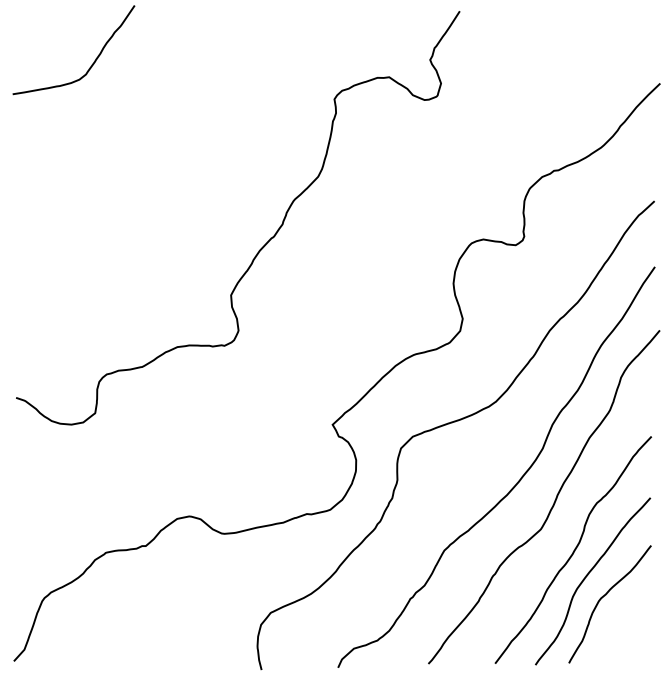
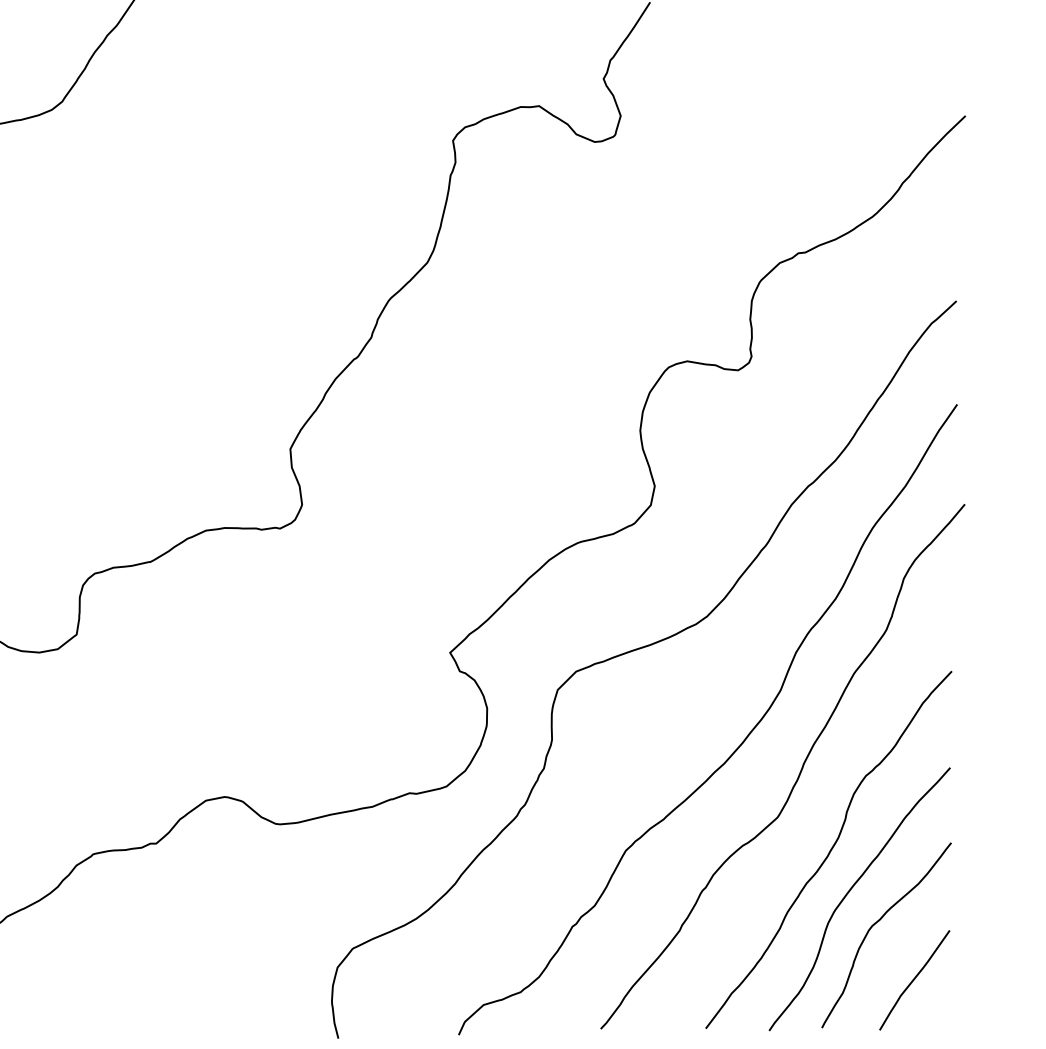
curve: (627, 632) -> (913, 979), added

